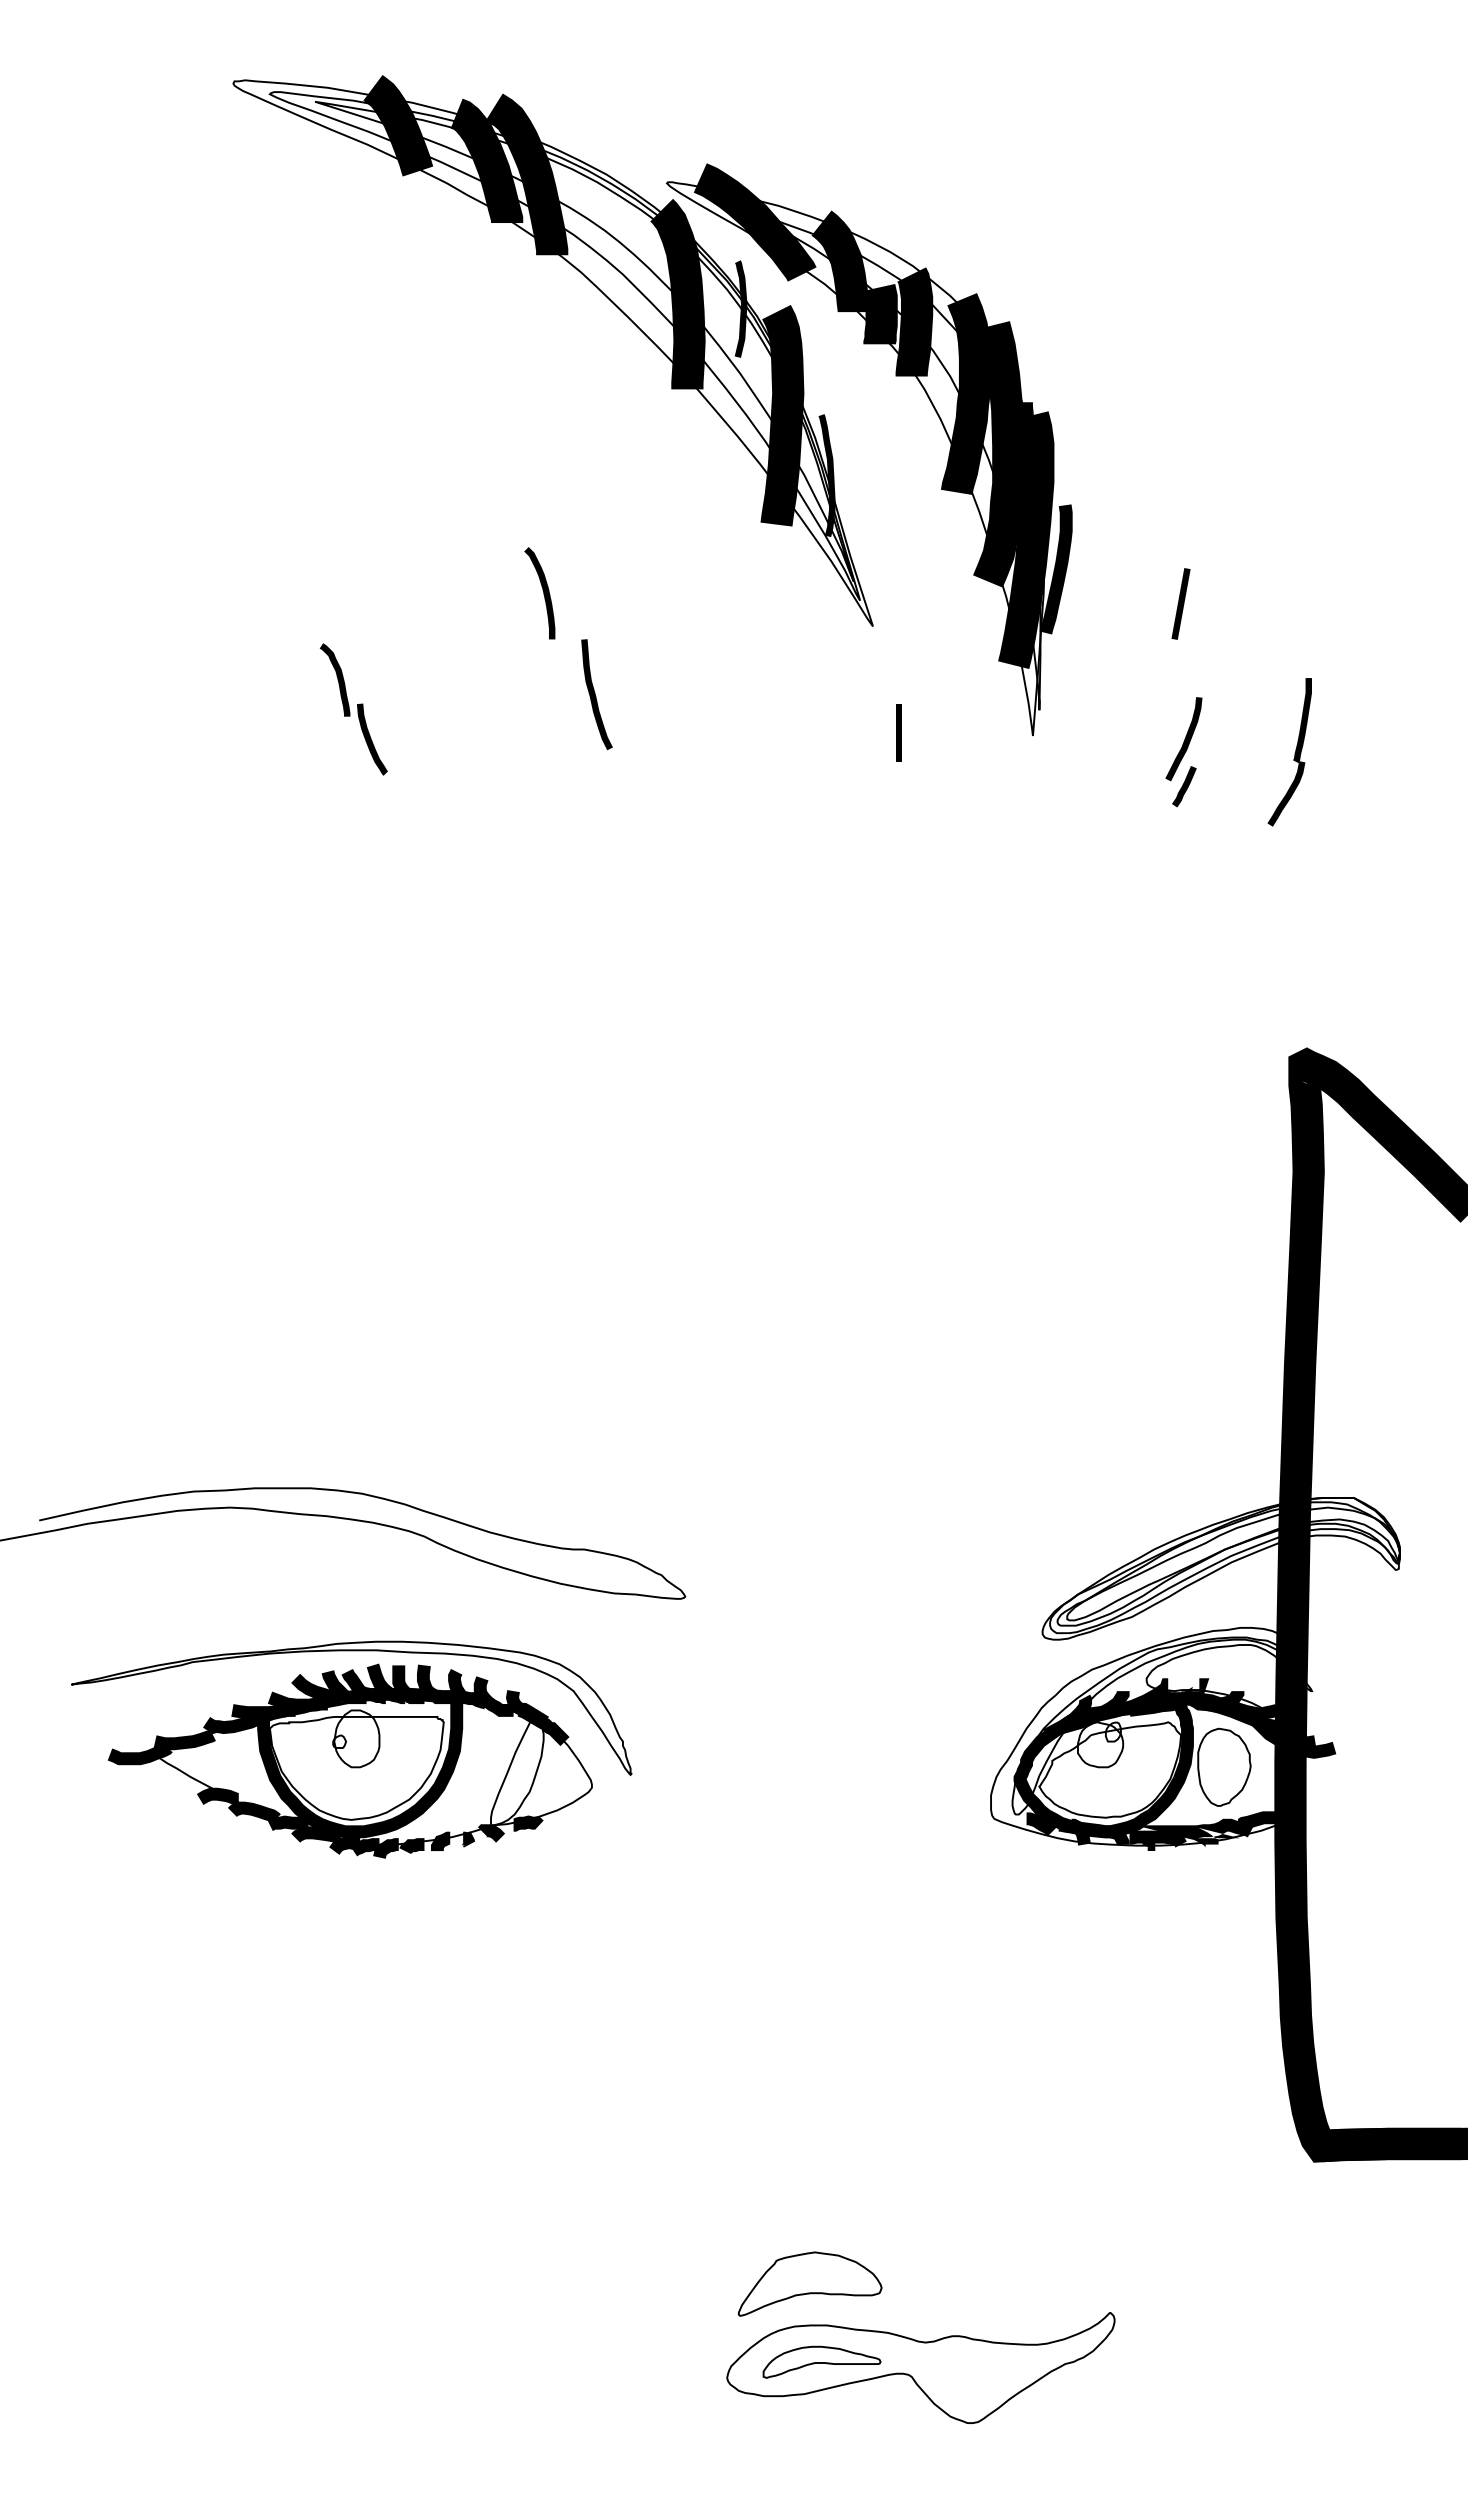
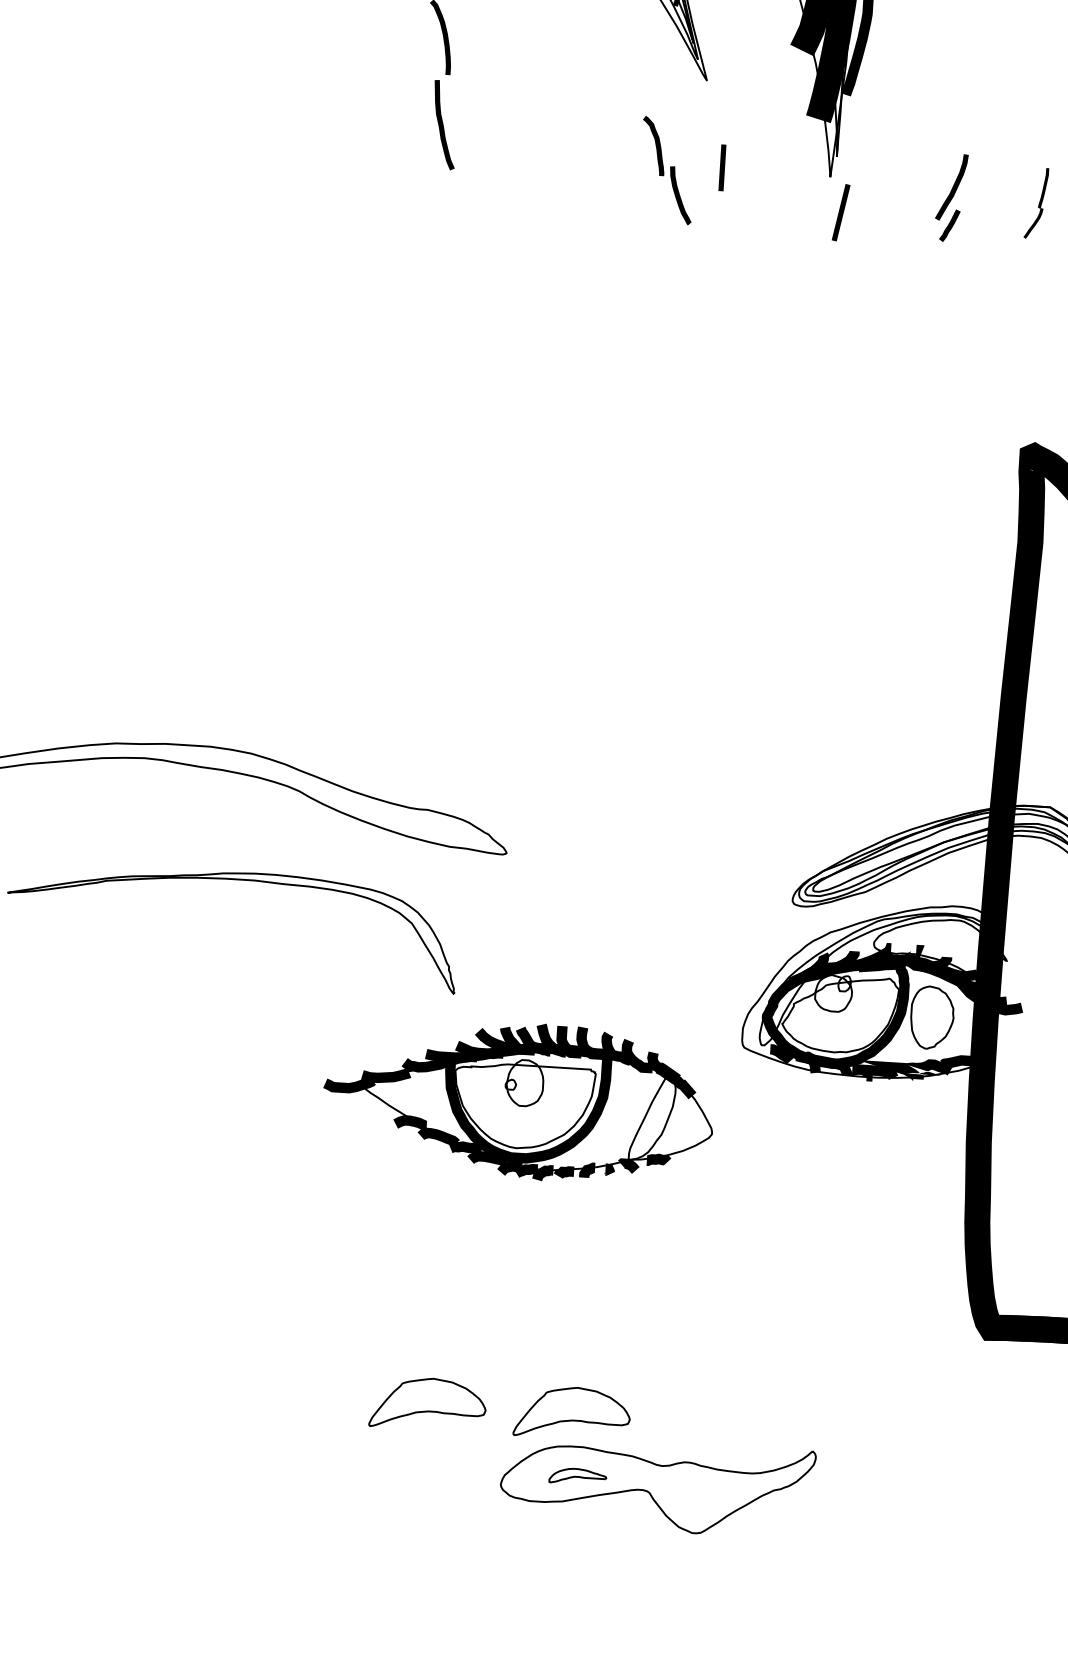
line: (1180, 603) -> (840, 212), moved
curve: (595, 694) -> (443, 125), moved
part: (353, 709) -> (667, 170), moved
part: (1289, 752) -> (1036, 203), size x0.6
part: (350, 1760) -> (518, 1100), moved
part: (631, 2283) -> (428, 1403), added
part: (821, 2361) -> (577, 1476), size x0.6

